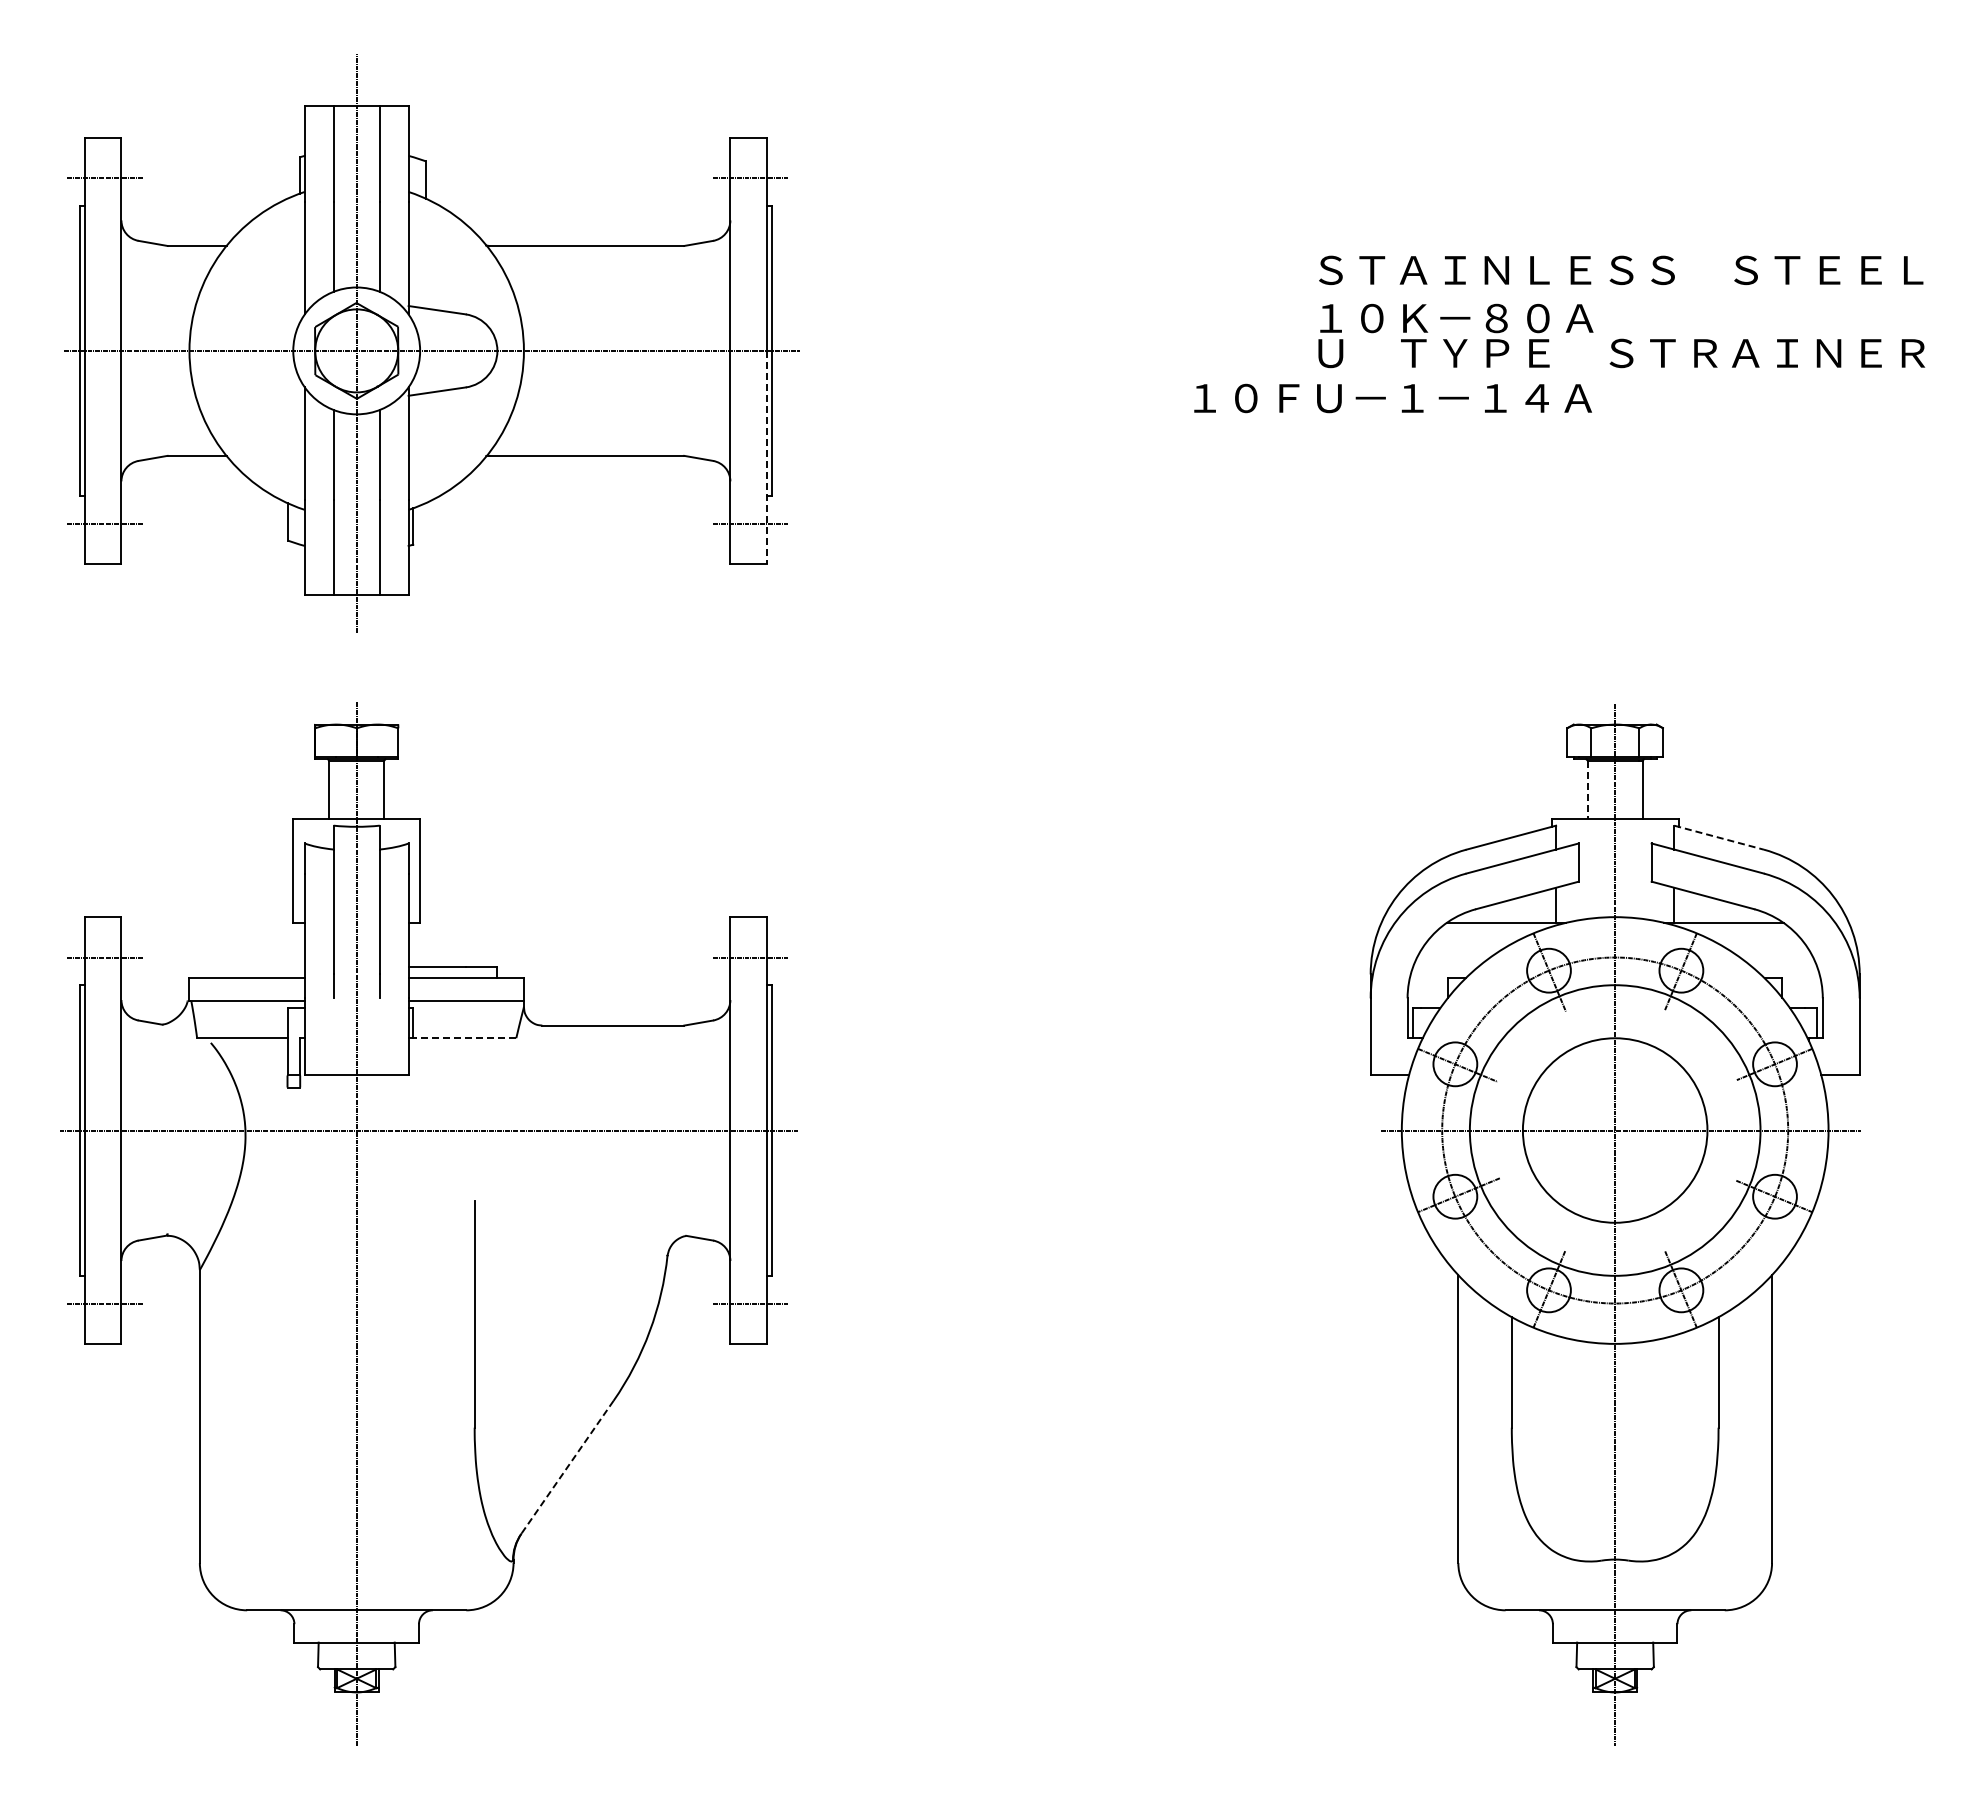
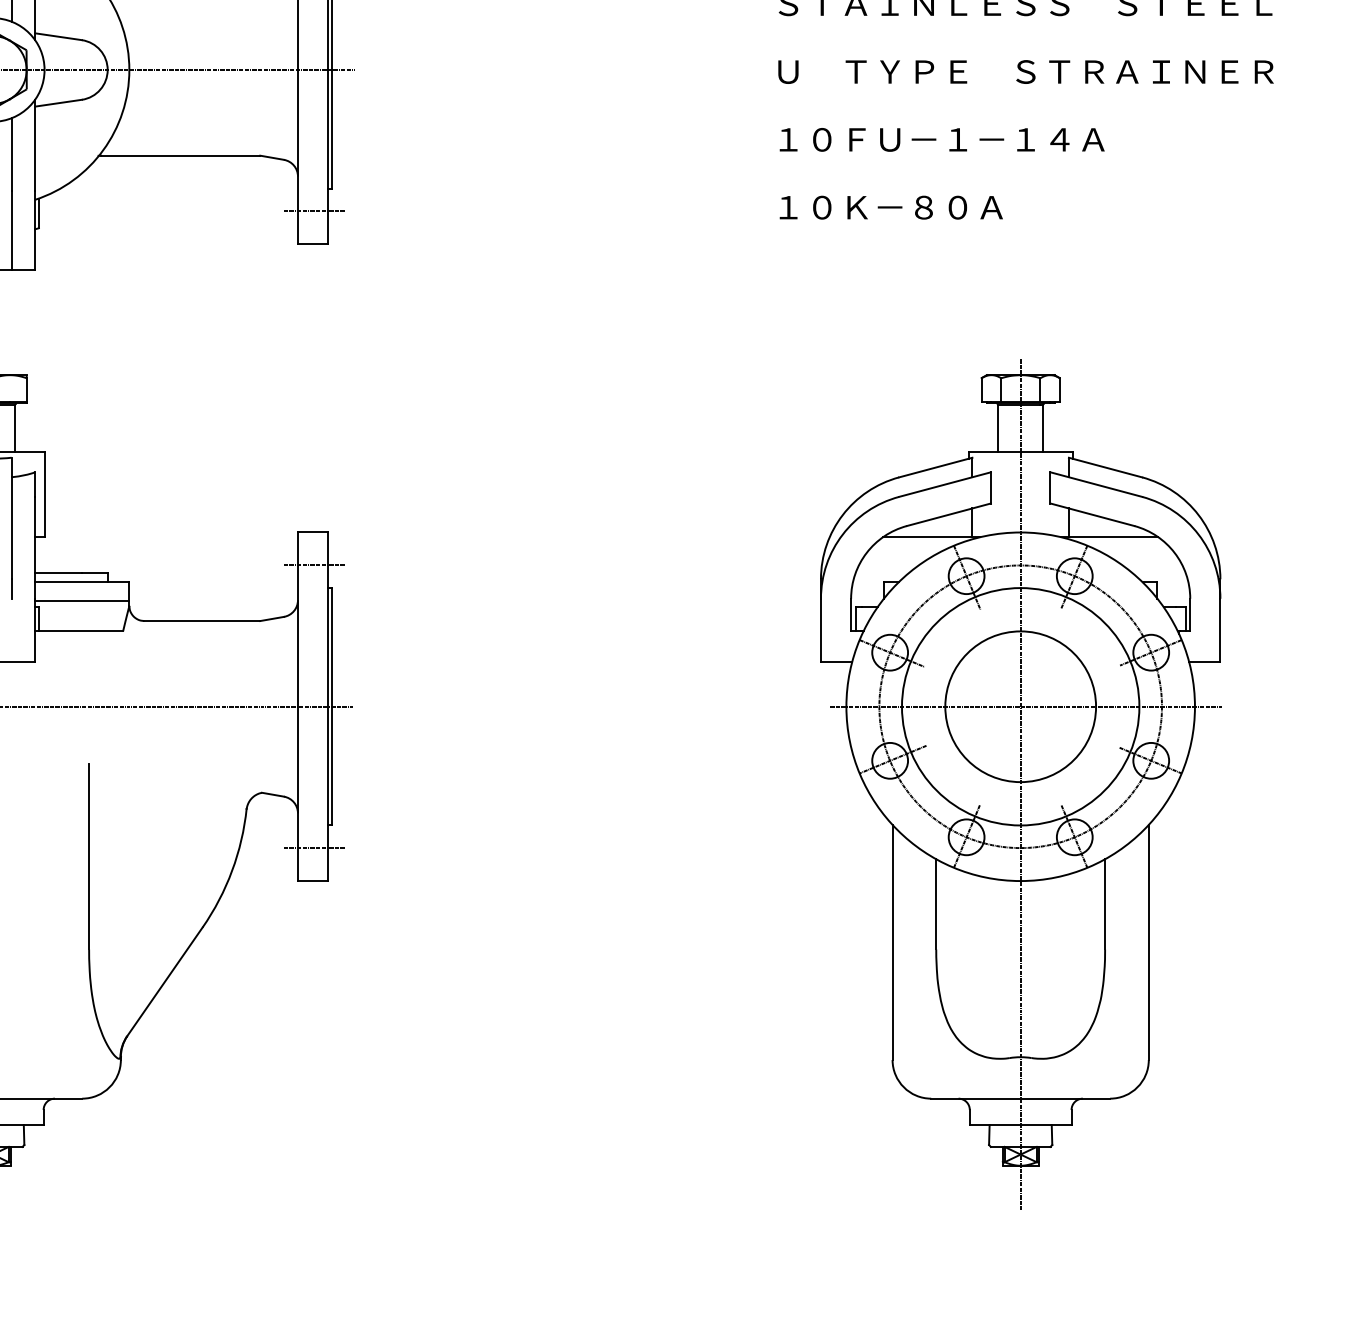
text: (1456, 318) -> (891, 207), moved
text: (1392, 398) -> (941, 139), moved
line: (767, 457) -> (328, 157), dashed -> solid
line: (1587, 790) -> (998, 429), dashed -> solid
line: (1719, 837) -> (1105, 467), dashed -> solid
line: (464, 1038) -> (80, 631), dashed -> solid
line: (567, 1468) -> (164, 982), dashed -> solid

